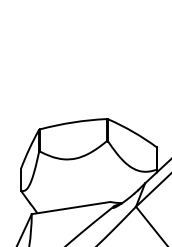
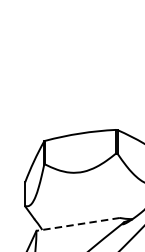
line: (71, 208) -> (78, 224), solid -> dashed

